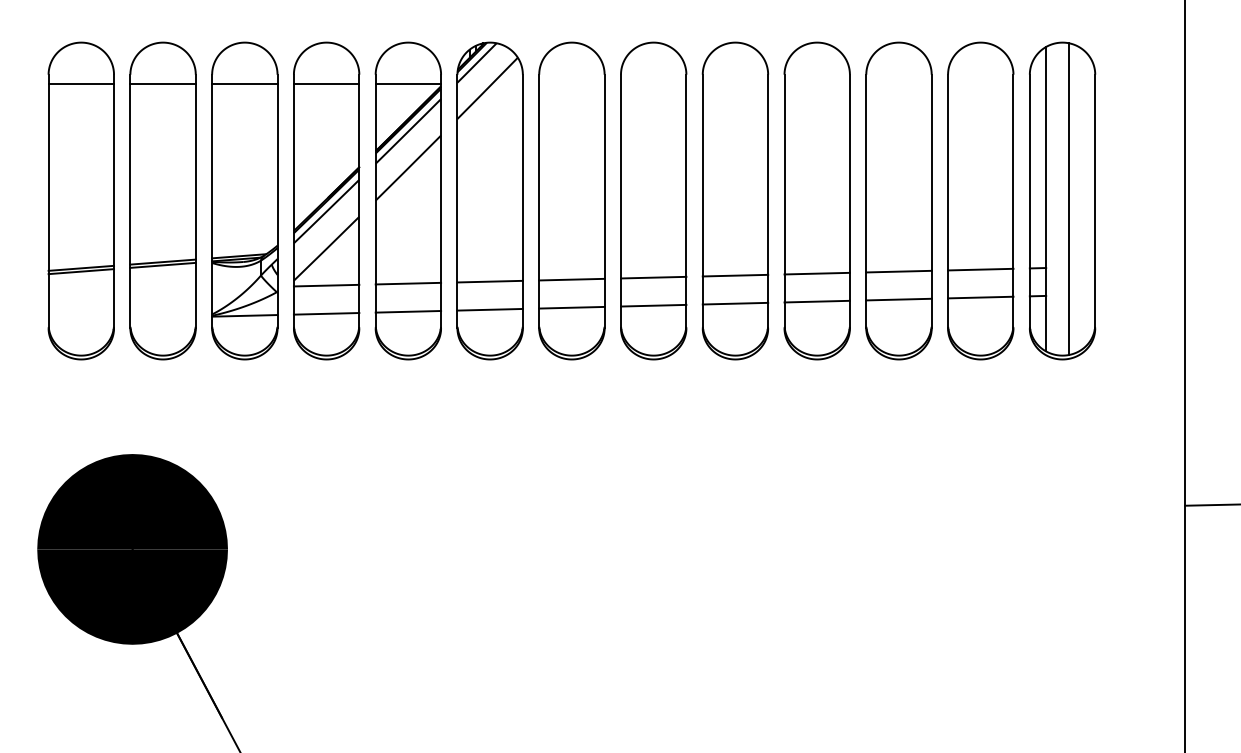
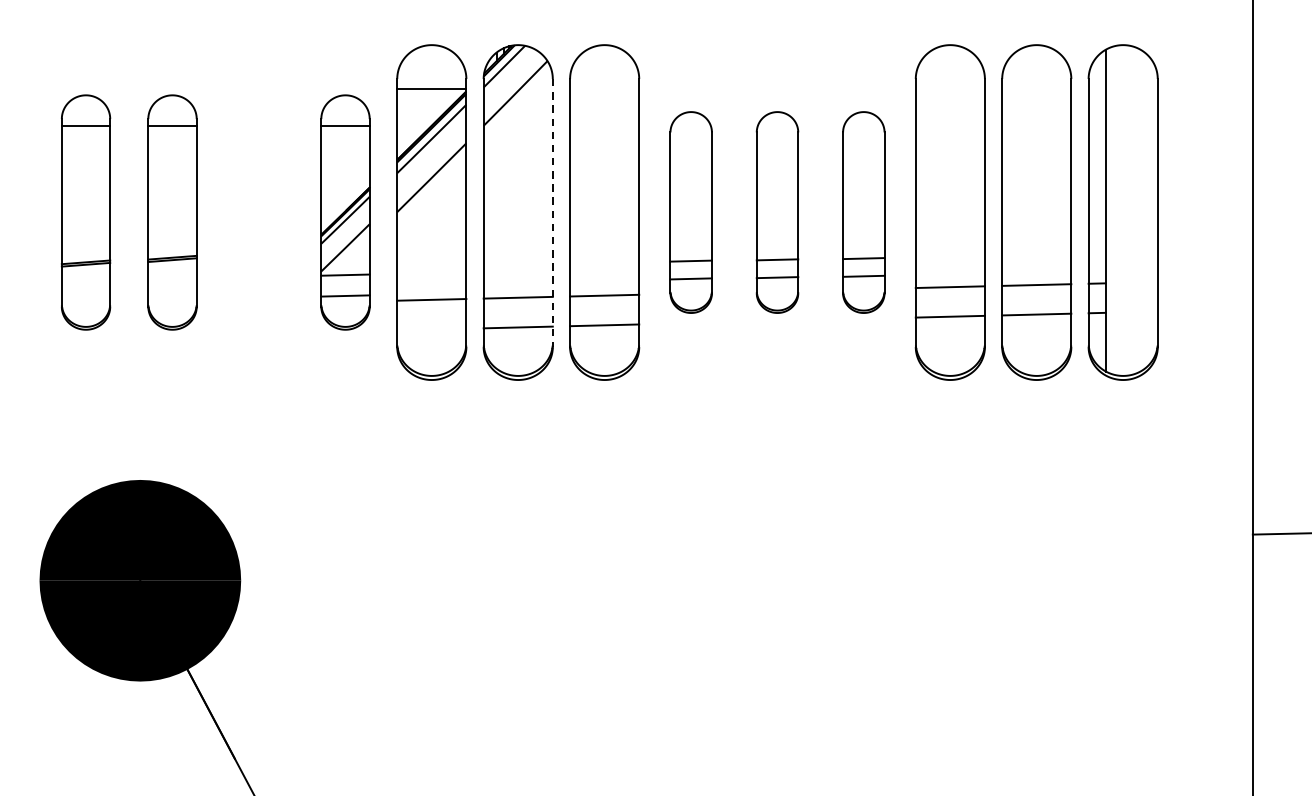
line: (1069, 198) -> (1130, 209), removed
part: (80, 200) -> (85, 211), size x0.7
part: (162, 200) -> (171, 211), size x0.7
part: (244, 200) -> (258, 211), removed
part: (326, 200) -> (345, 211), size x0.7
part: (653, 200) -> (690, 211), size x0.6
part: (735, 200) -> (777, 211), size x0.6
part: (816, 200) -> (863, 211), size x0.6
line: (522, 201) -> (552, 213), solid -> dashed
line: (408, 311) -> (431, 329), removed

